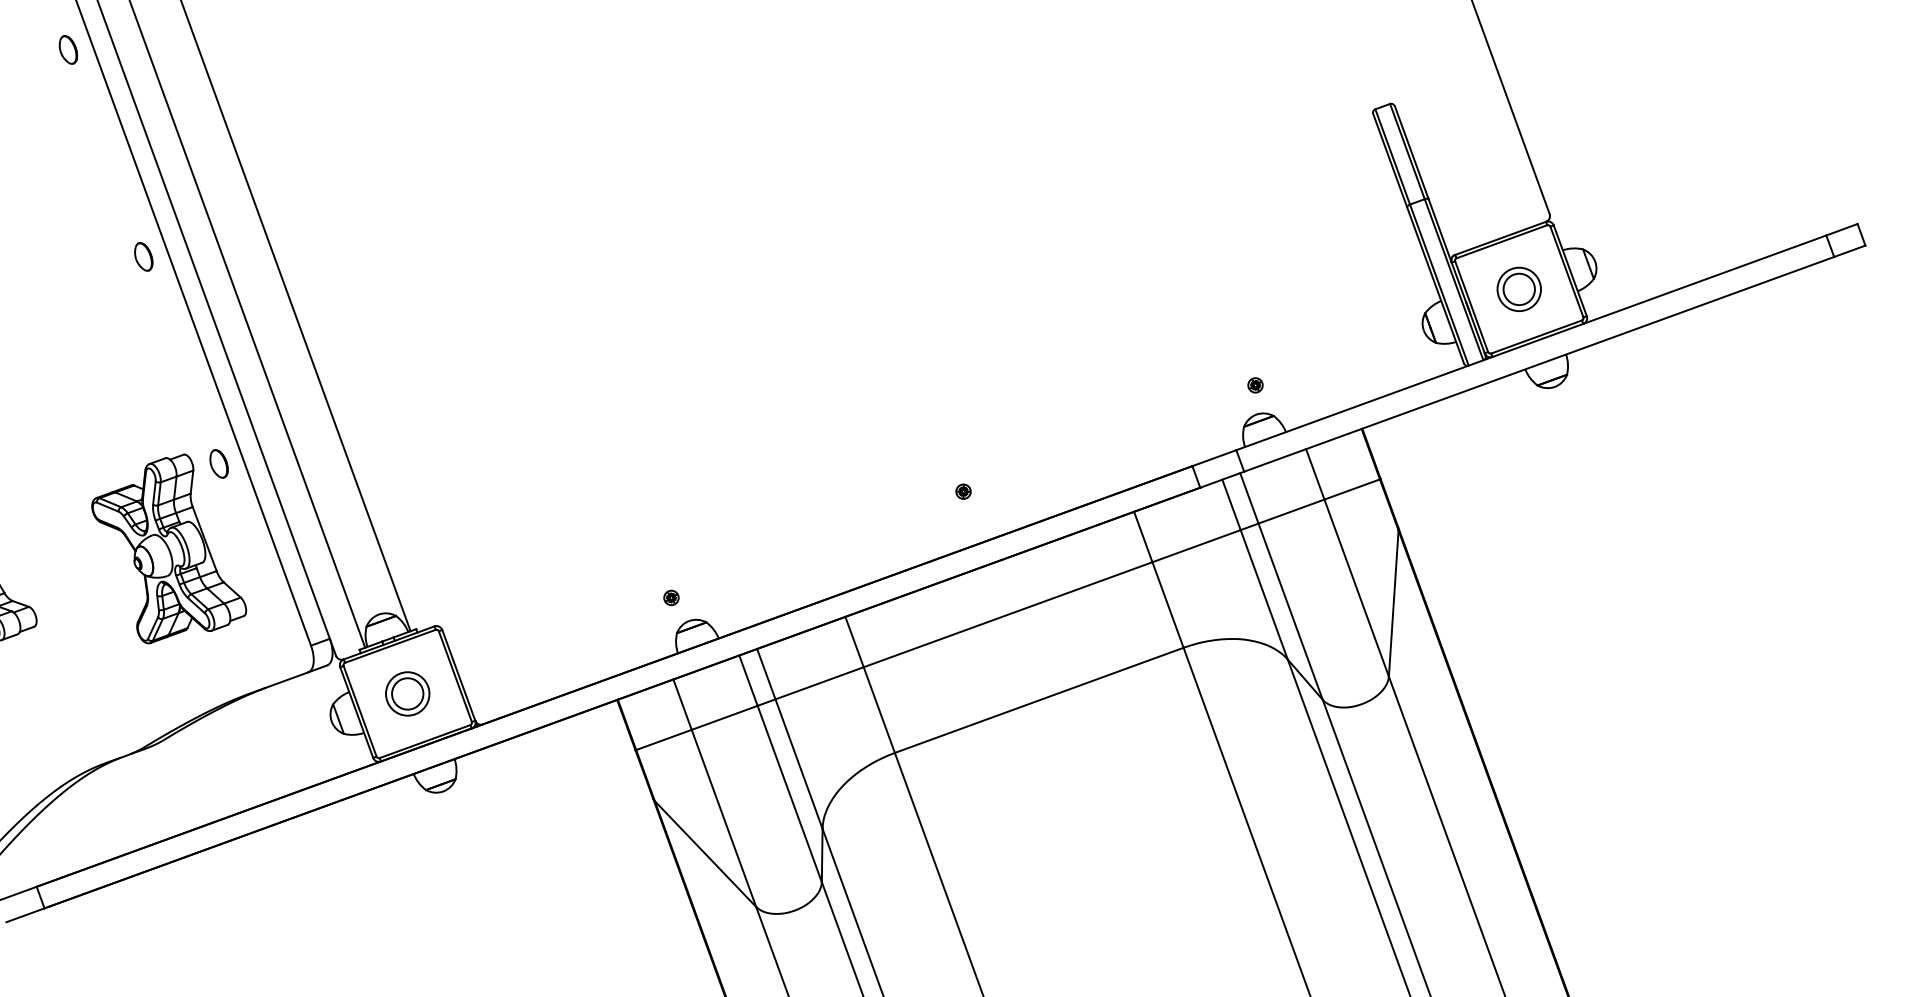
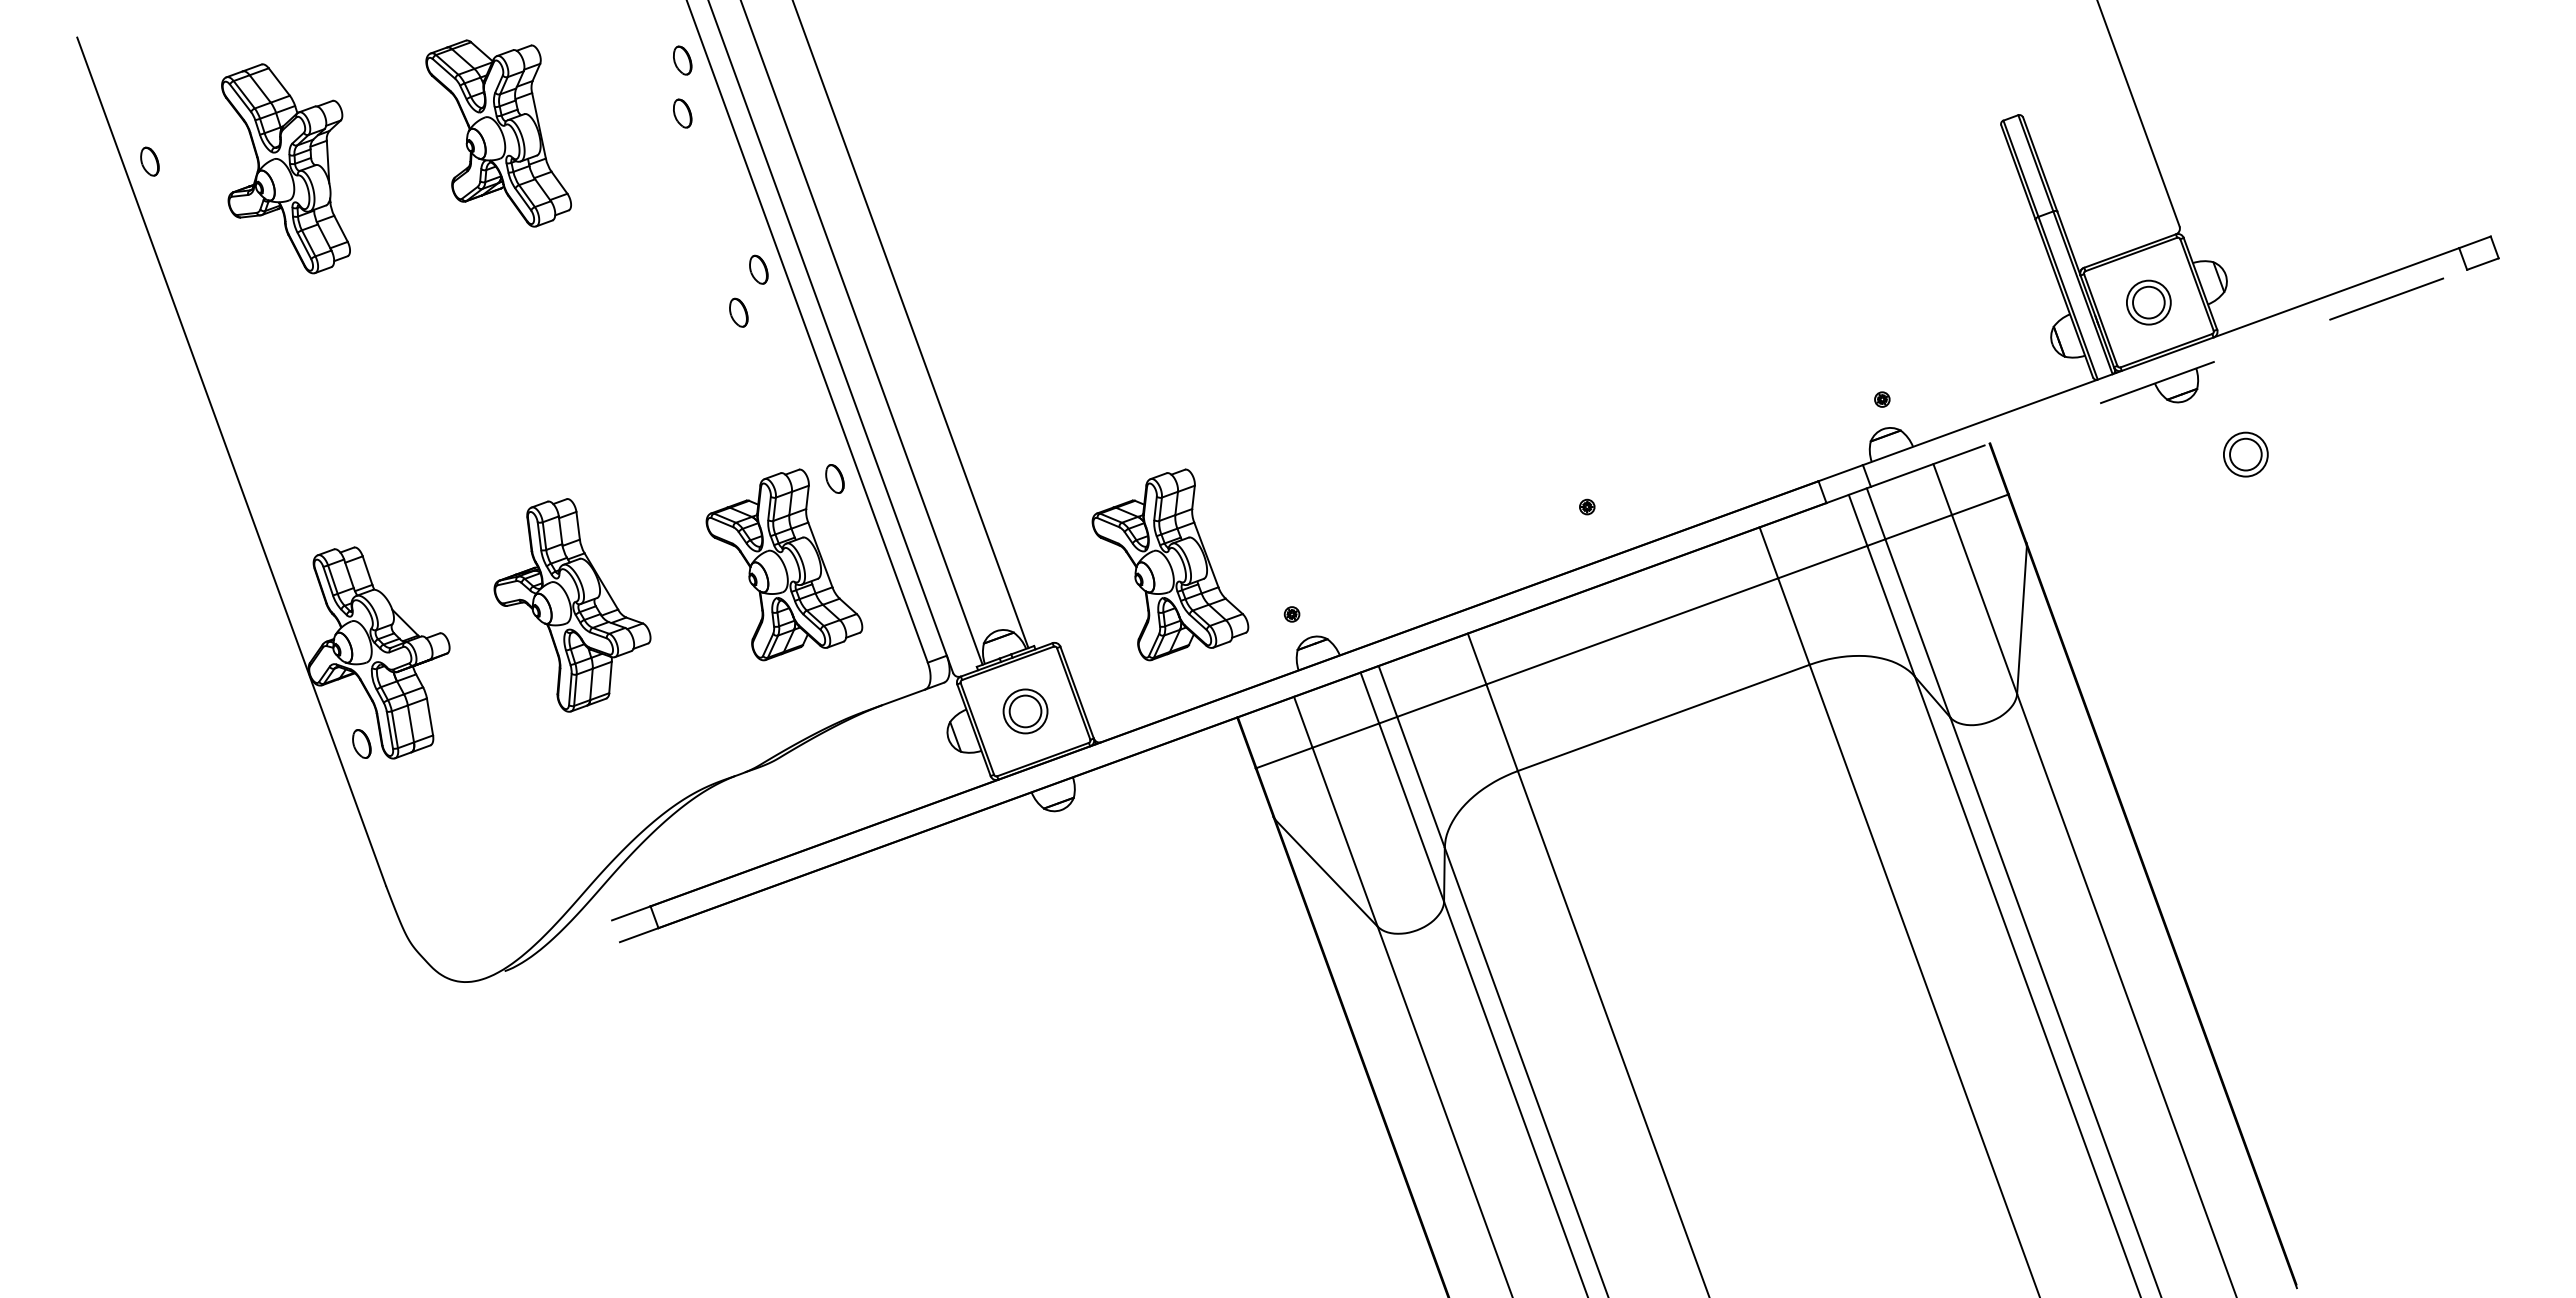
part: (68, 102) -> (682, 113), added
part: (123, 299) -> (738, 312), added
line: (1539, 364) -> (2169, 378), solid -> dashed
part: (1614, 439) -> (2245, 454), added
part: (551, 548) -> (1170, 564), added

